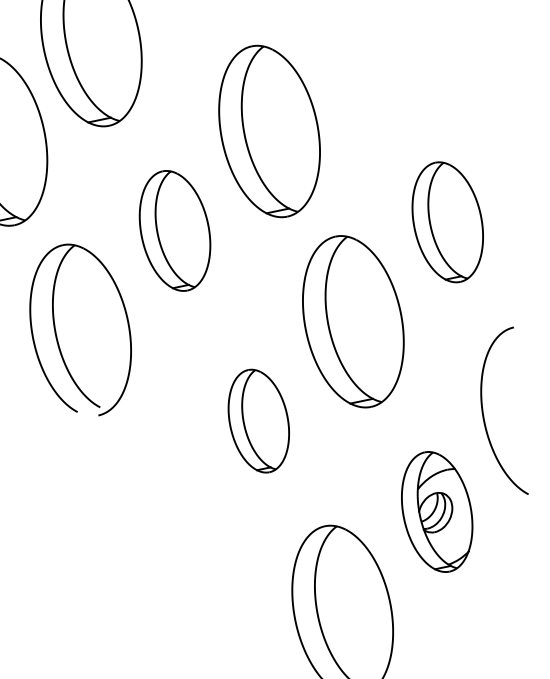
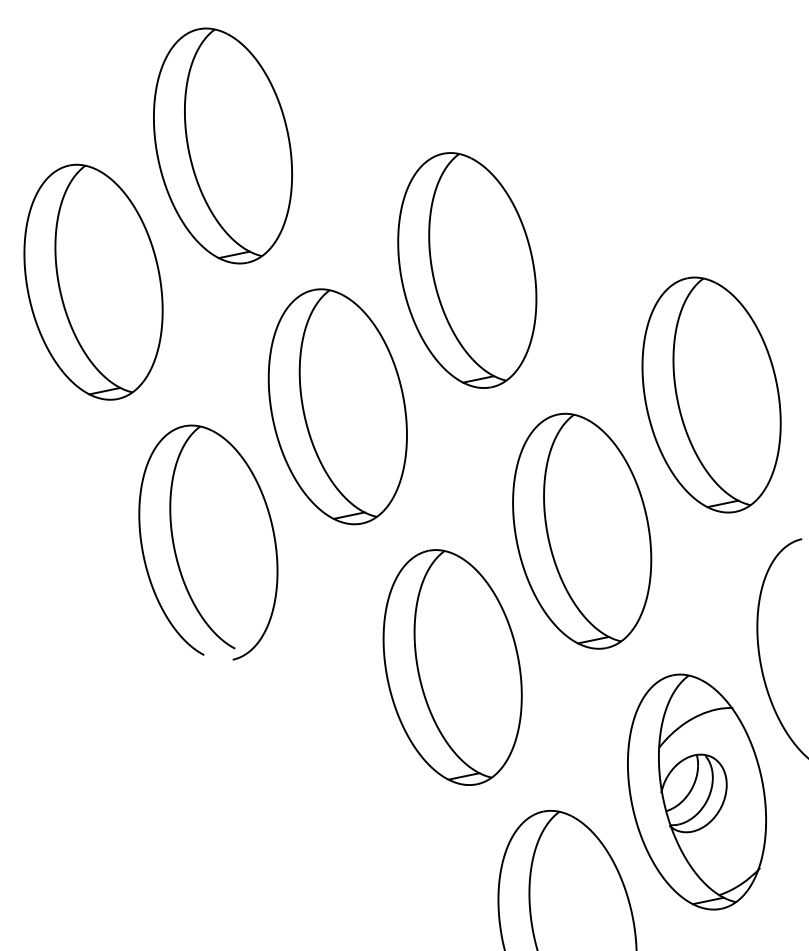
part: (447, 221) -> (711, 394), size x1.43
part: (174, 230) -> (337, 406), size x1.43
part: (258, 421) -> (452, 667), size x1.67
part: (436, 511) -> (696, 791), size x1.43

